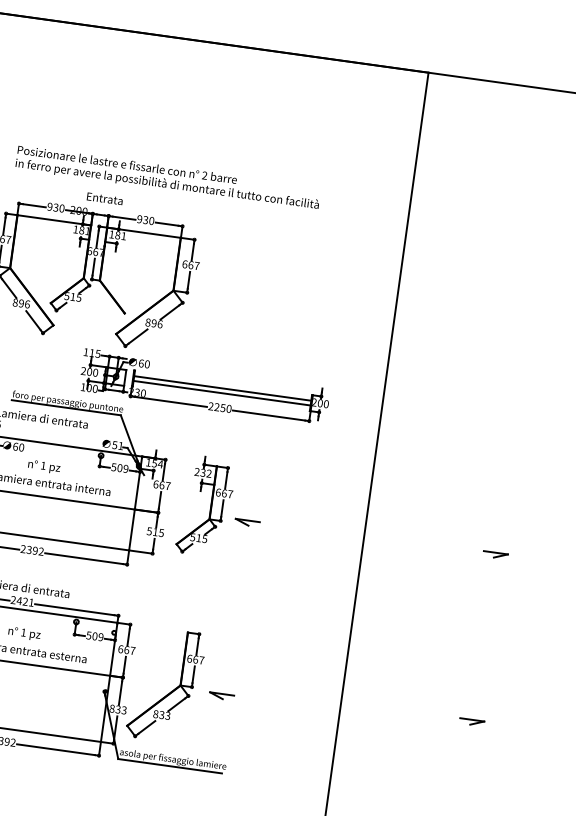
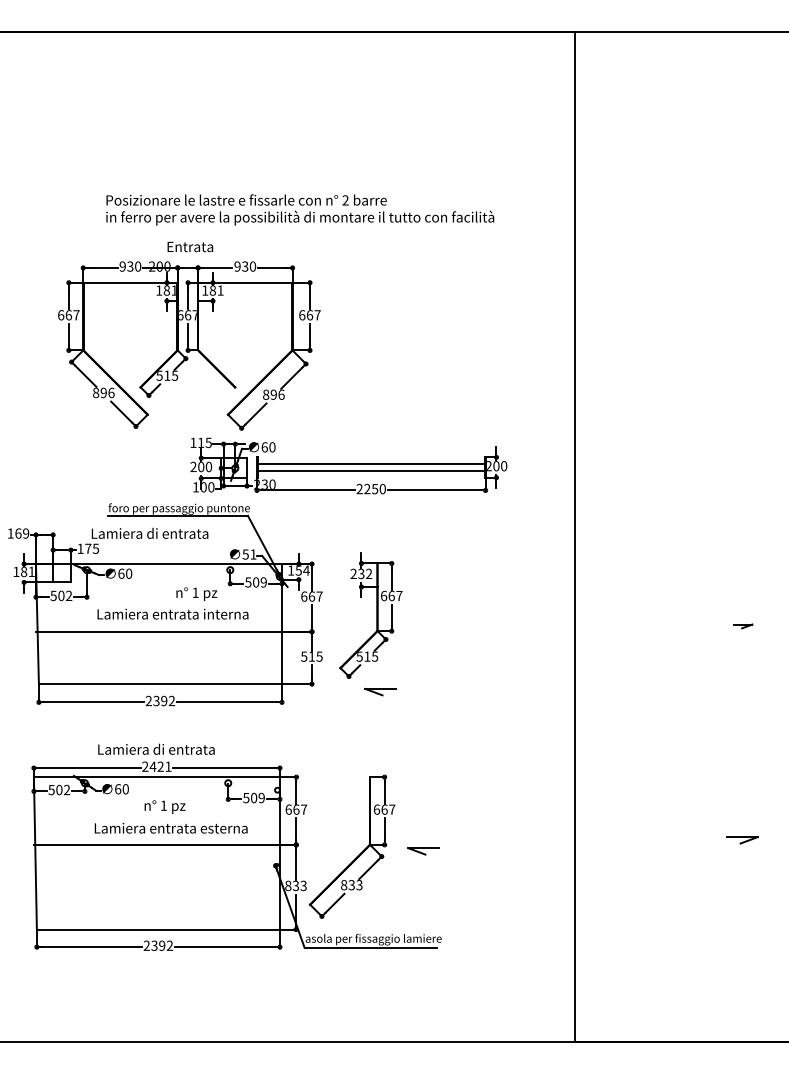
text: (168, 177) -> (300, 209), moved
text: (44, 466) -> (196, 593), moved
part: (247, 523) -> (380, 692), moved
part: (496, 555) -> (743, 626), size x0.6

